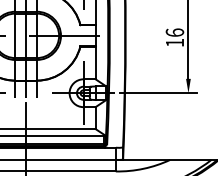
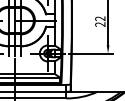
text: (175, 37) -> (100, 21), 16 -> 22

